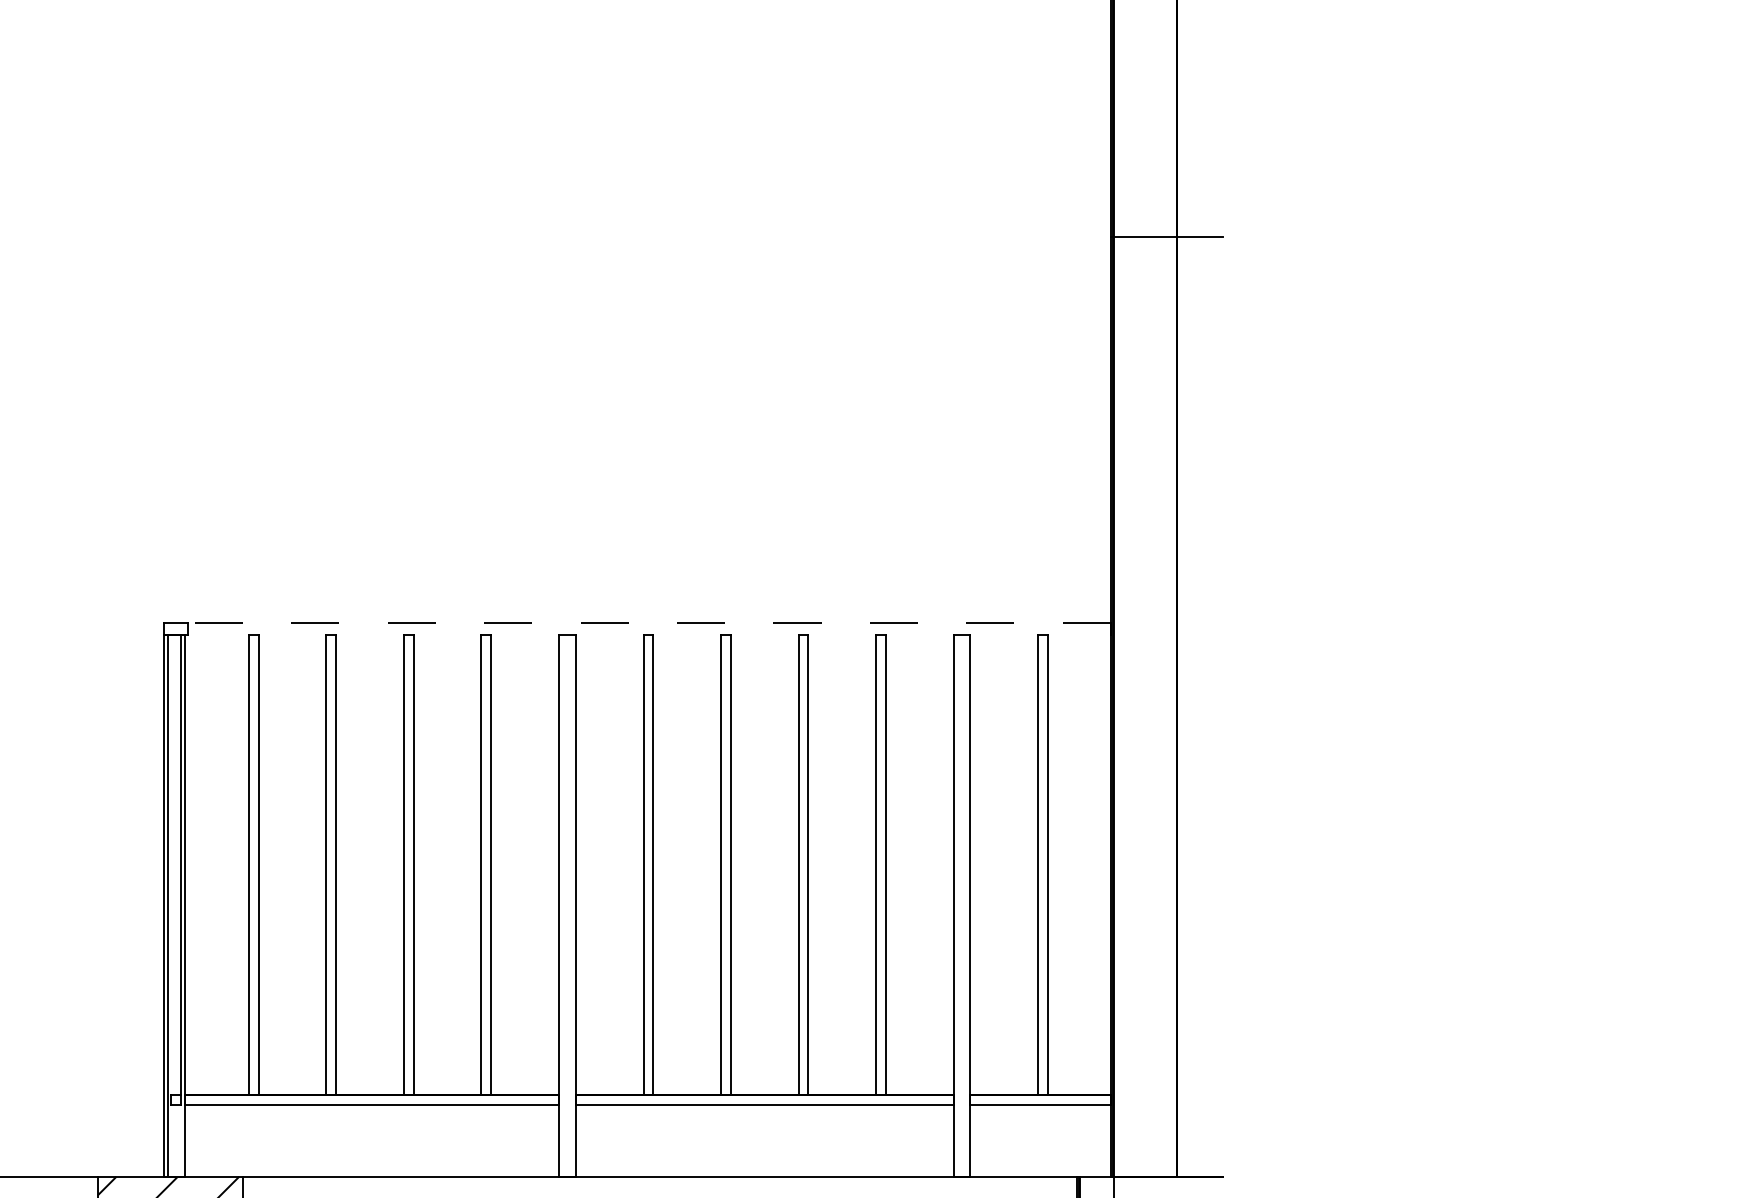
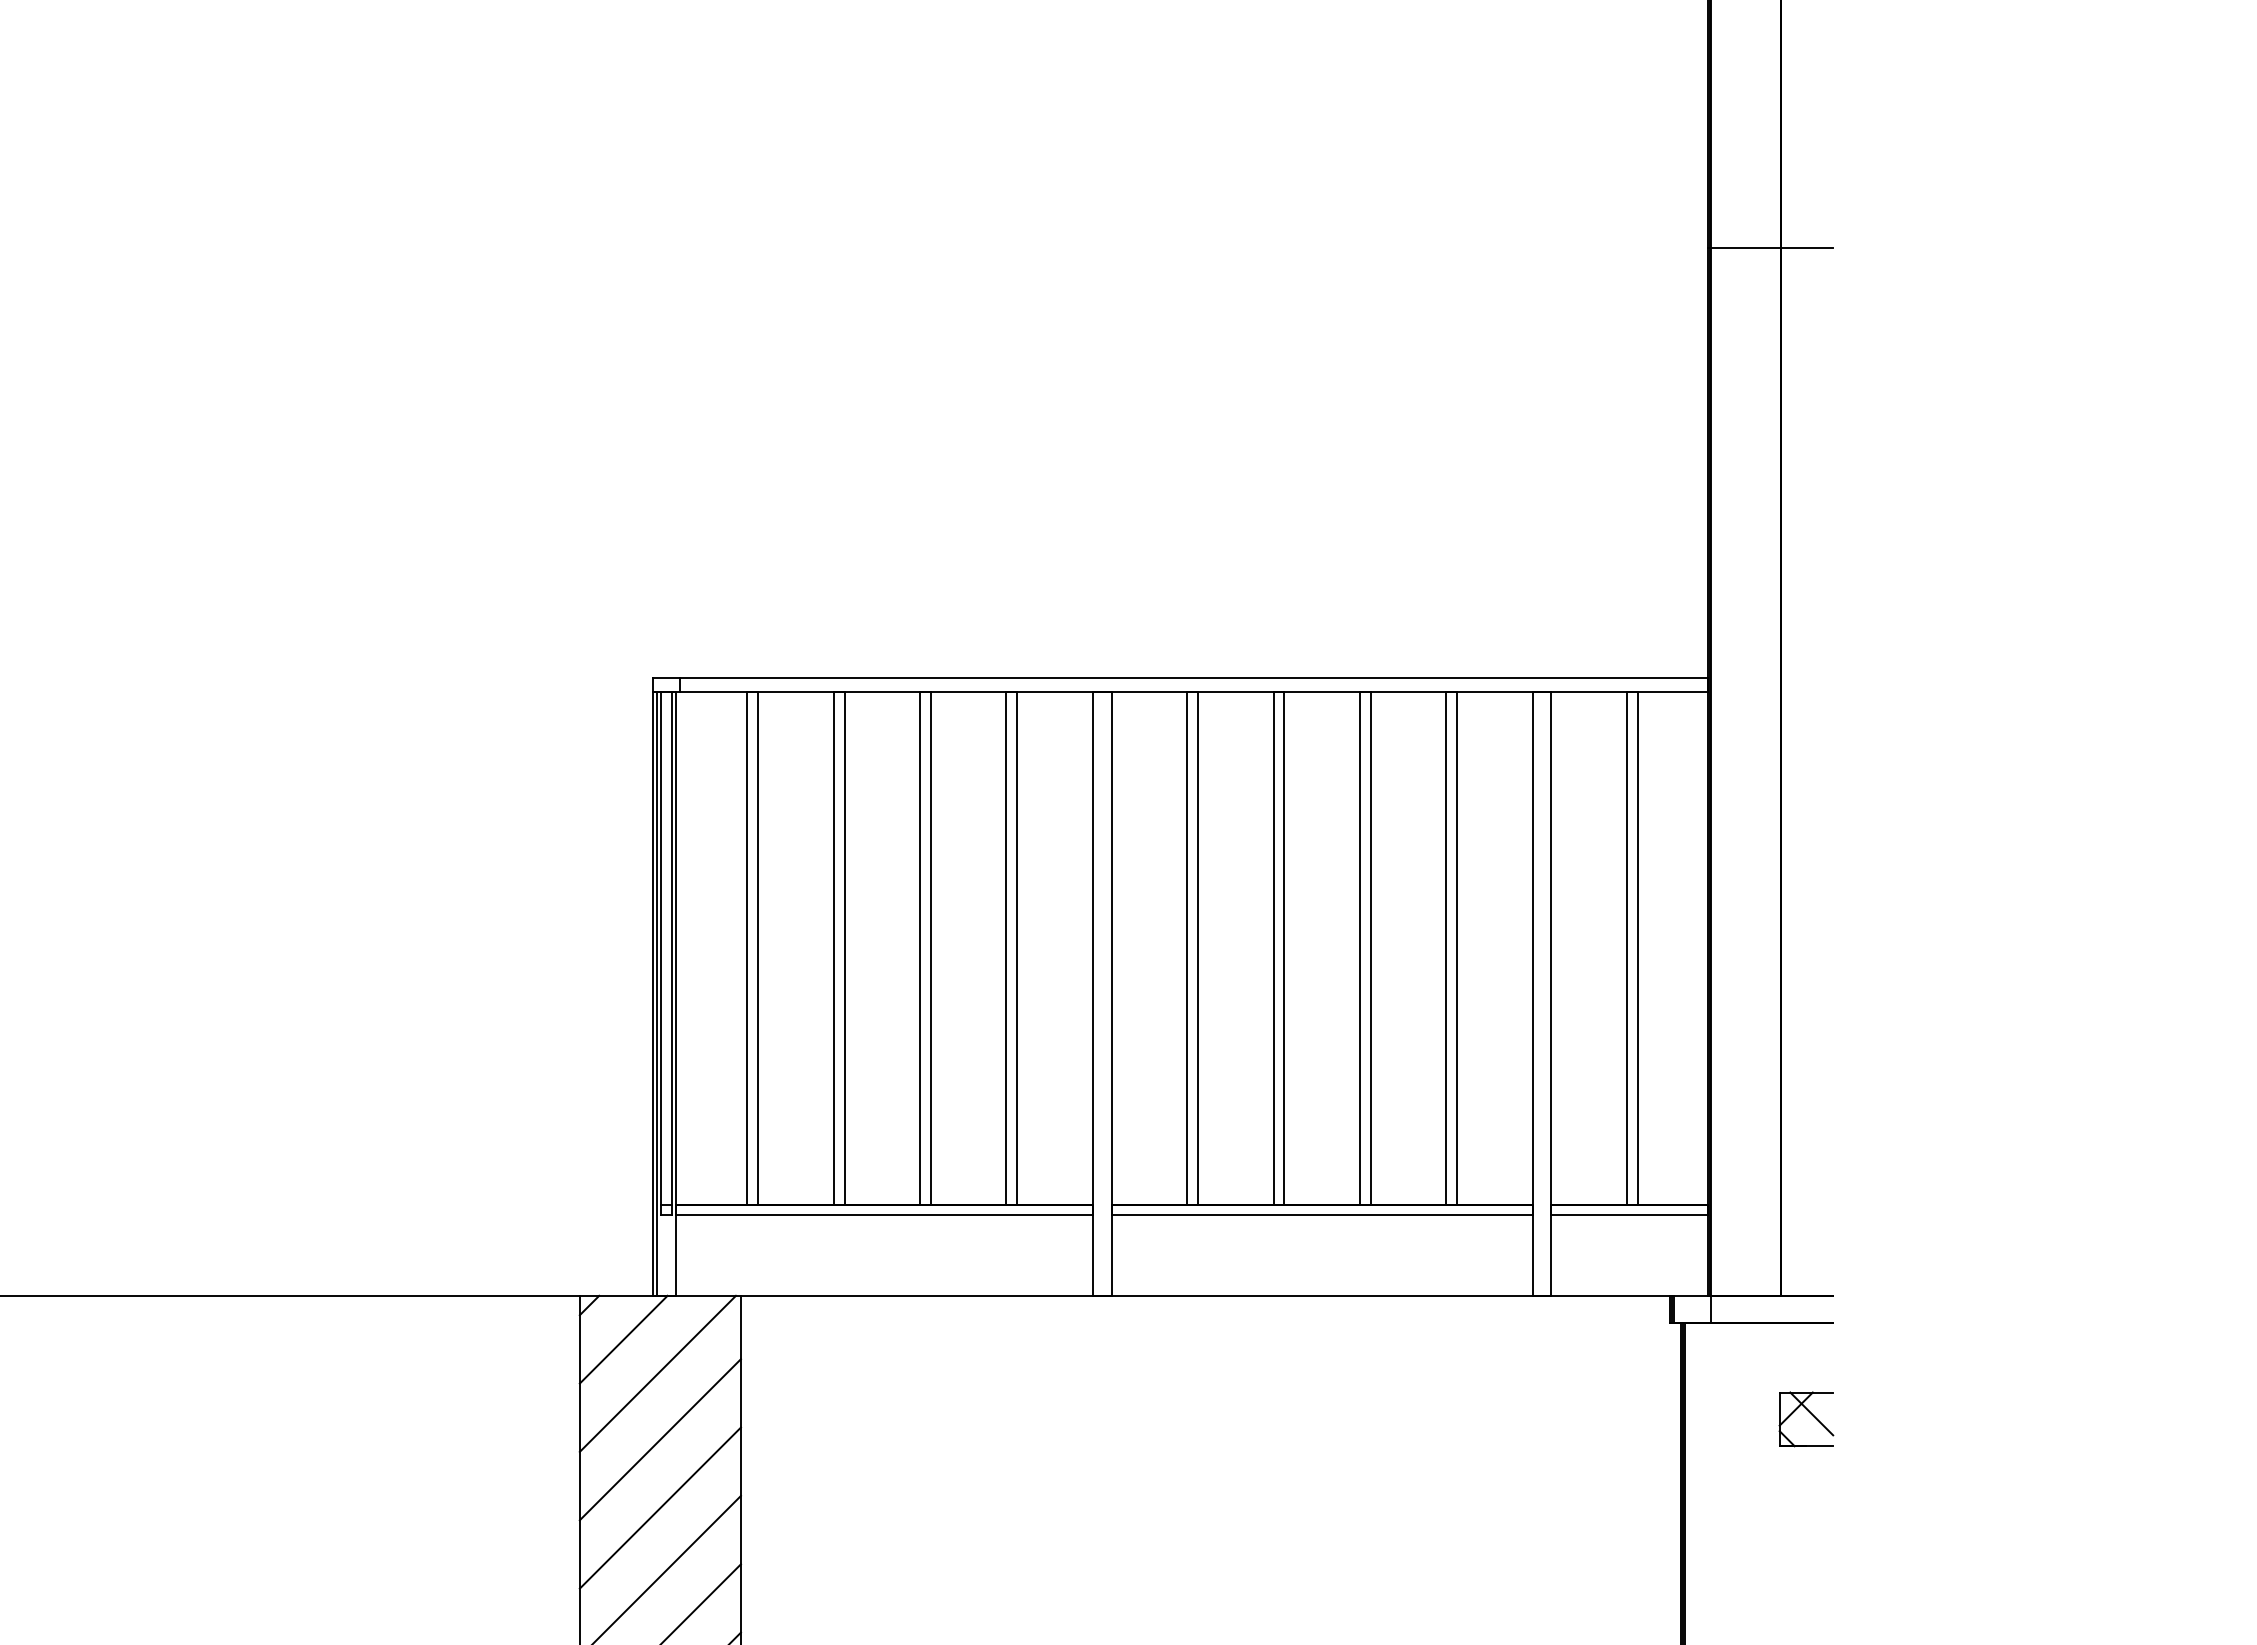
line: (649, 623) -> (1193, 678), dashed -> solid
line: (649, 635) -> (1193, 691), added
line: (171, 864) -> (661, 947), added

